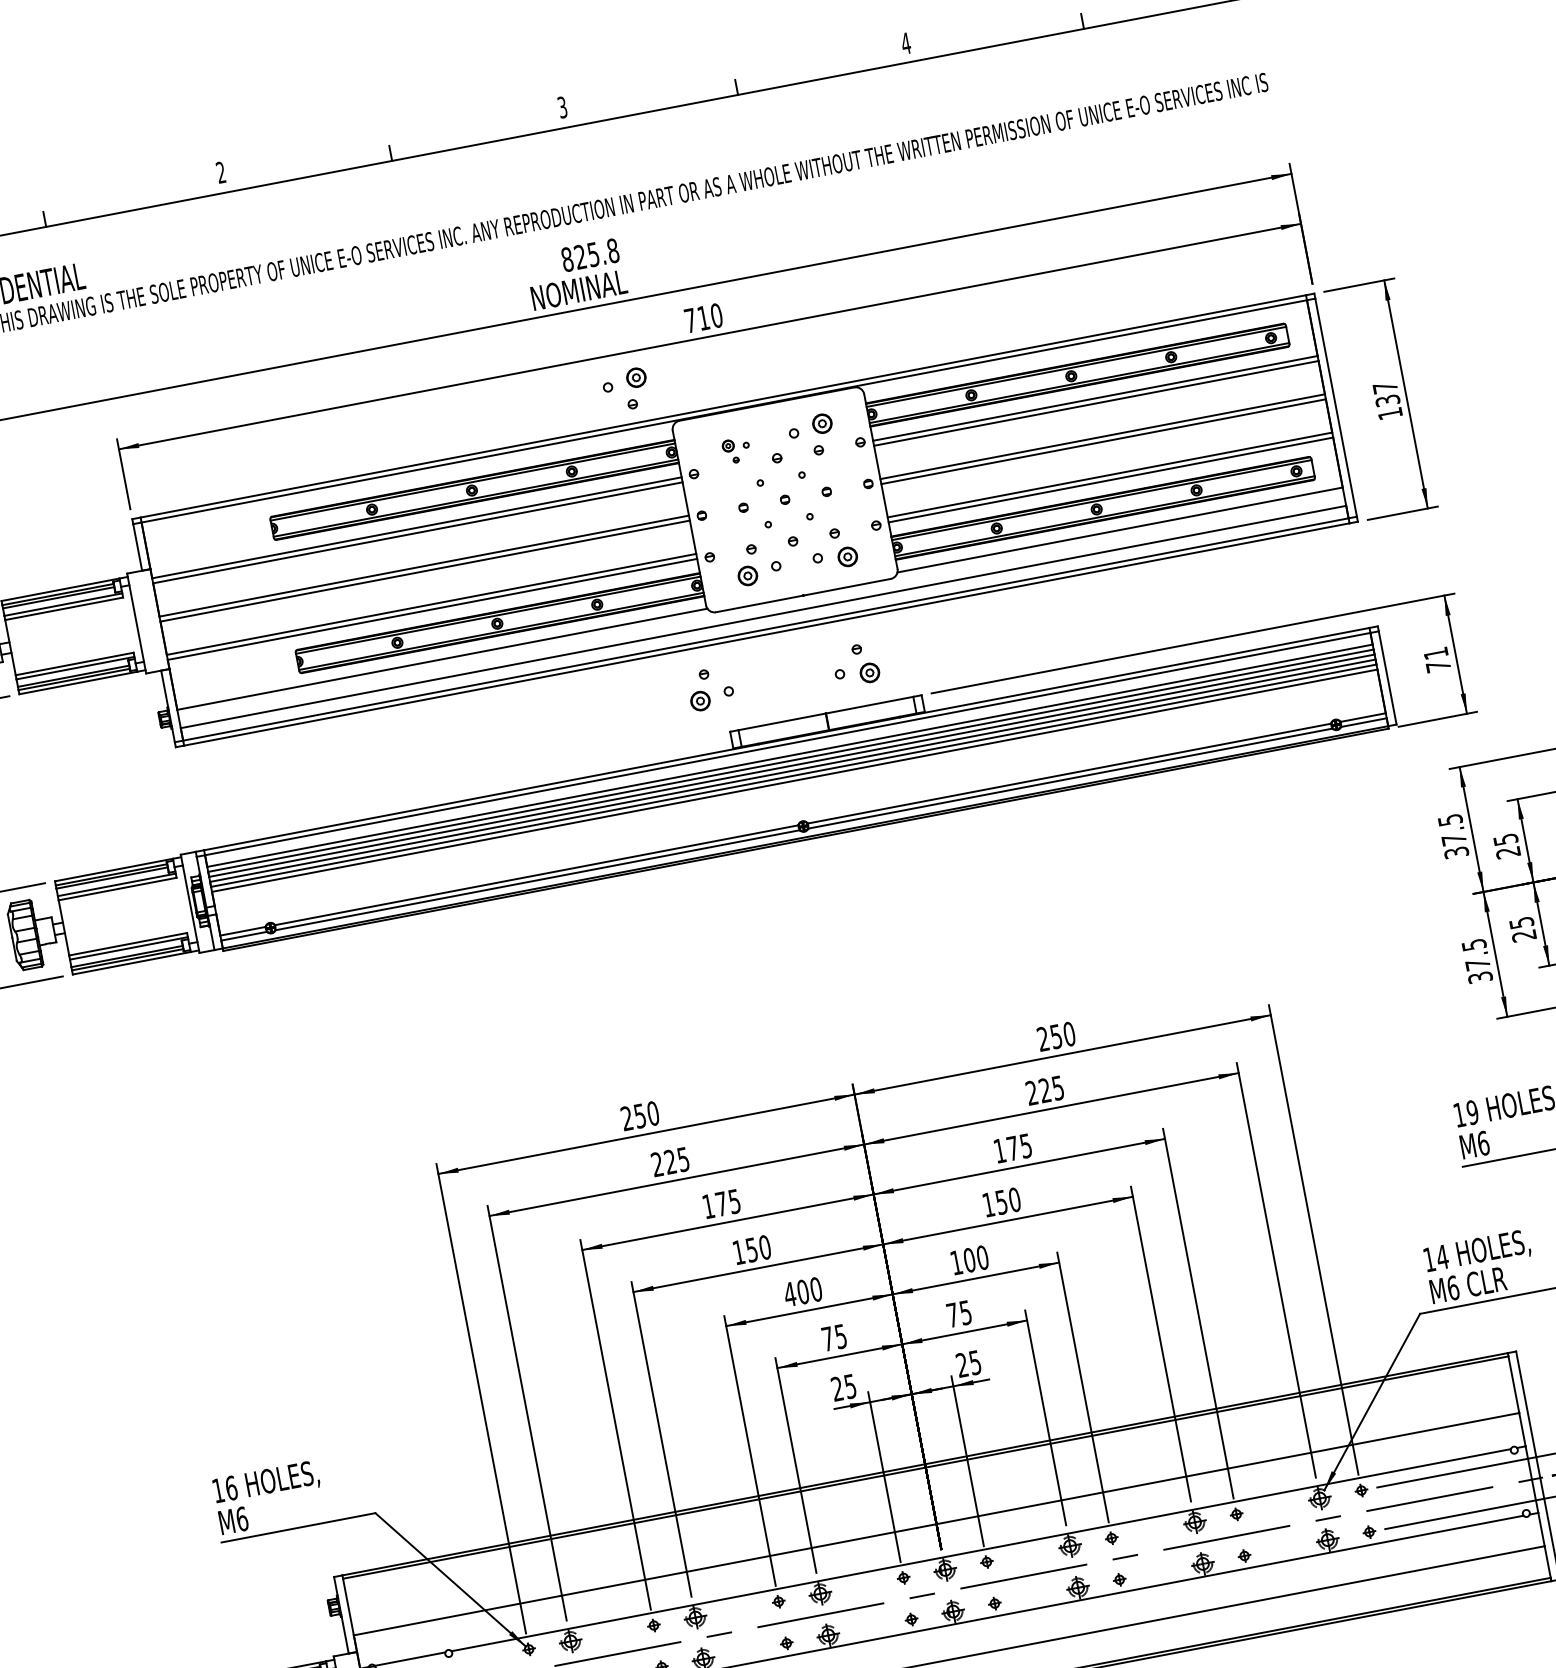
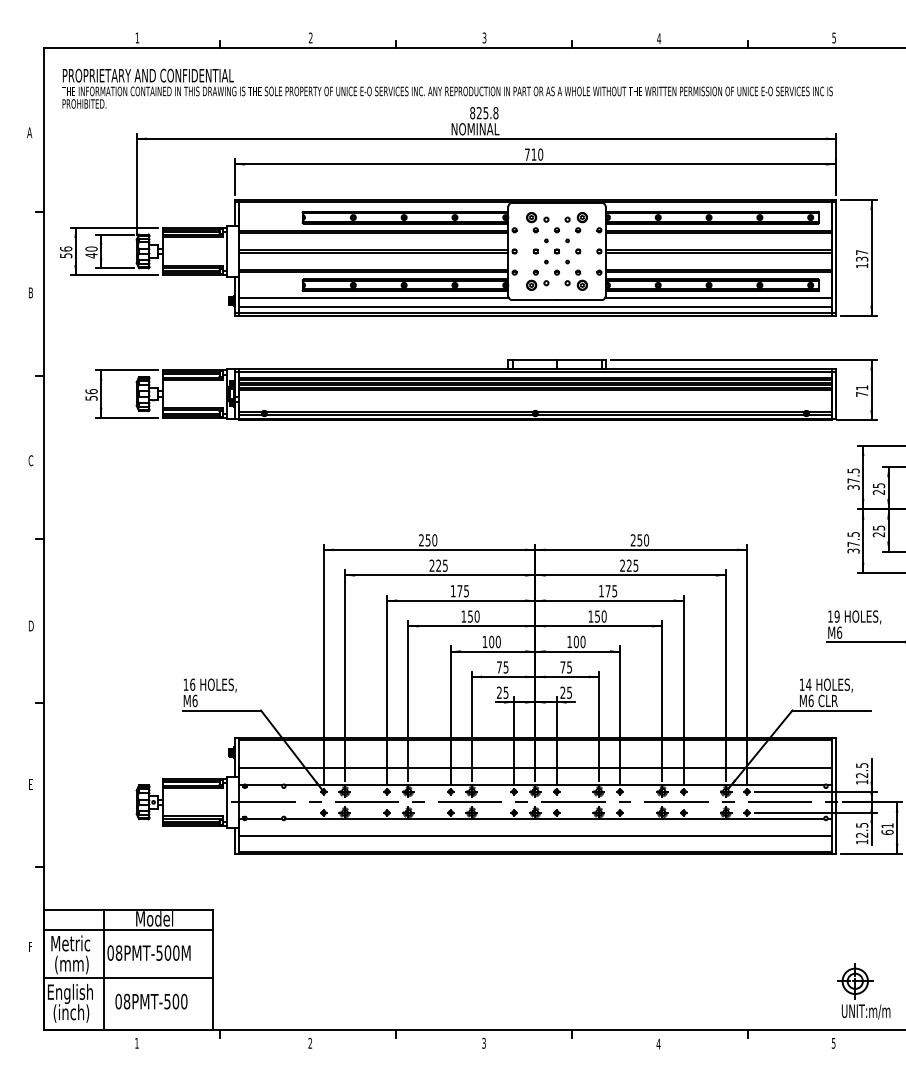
part: (624, 389) -> (488, 182), removed
part: (735, 450) -> (537, 222), size x1.67
part: (854, 663) -> (575, 338), removed
part: (709, 687) -> (502, 336), removed
text: (788, 1293) -> (484, 641), 400 -> 100

